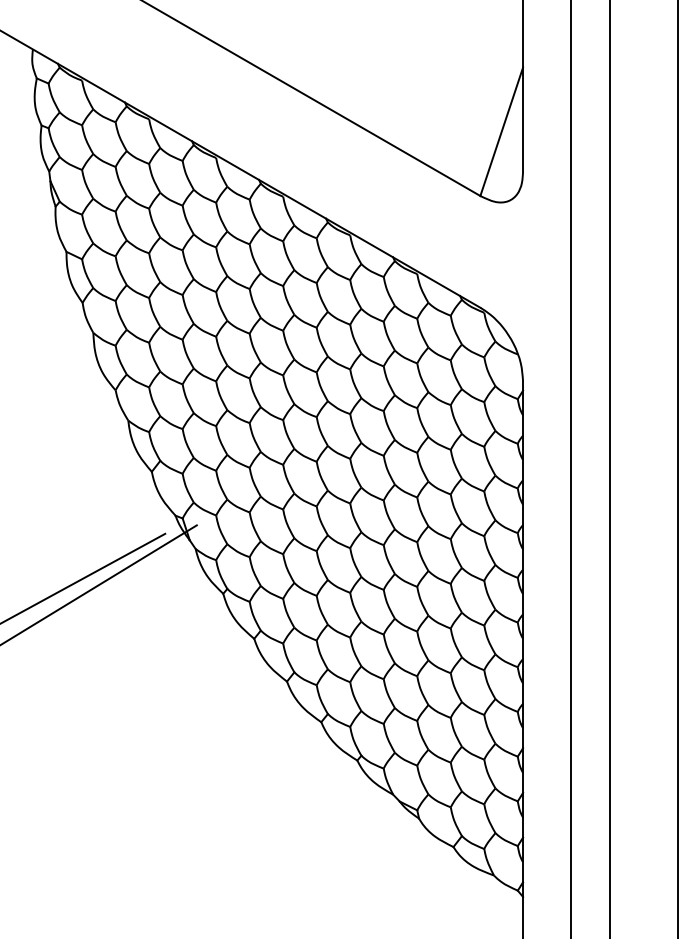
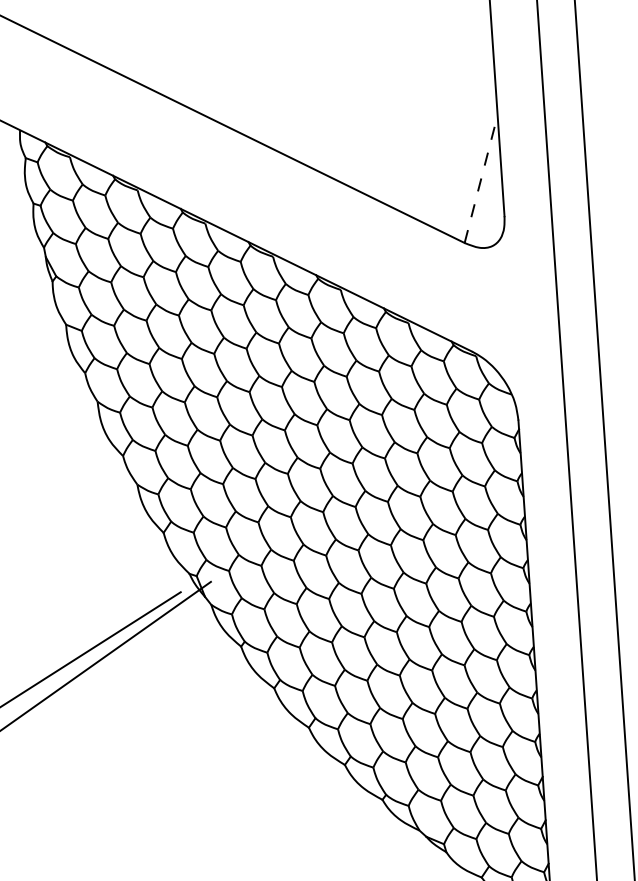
line: (501, 131) -> (480, 178), solid -> dashed

